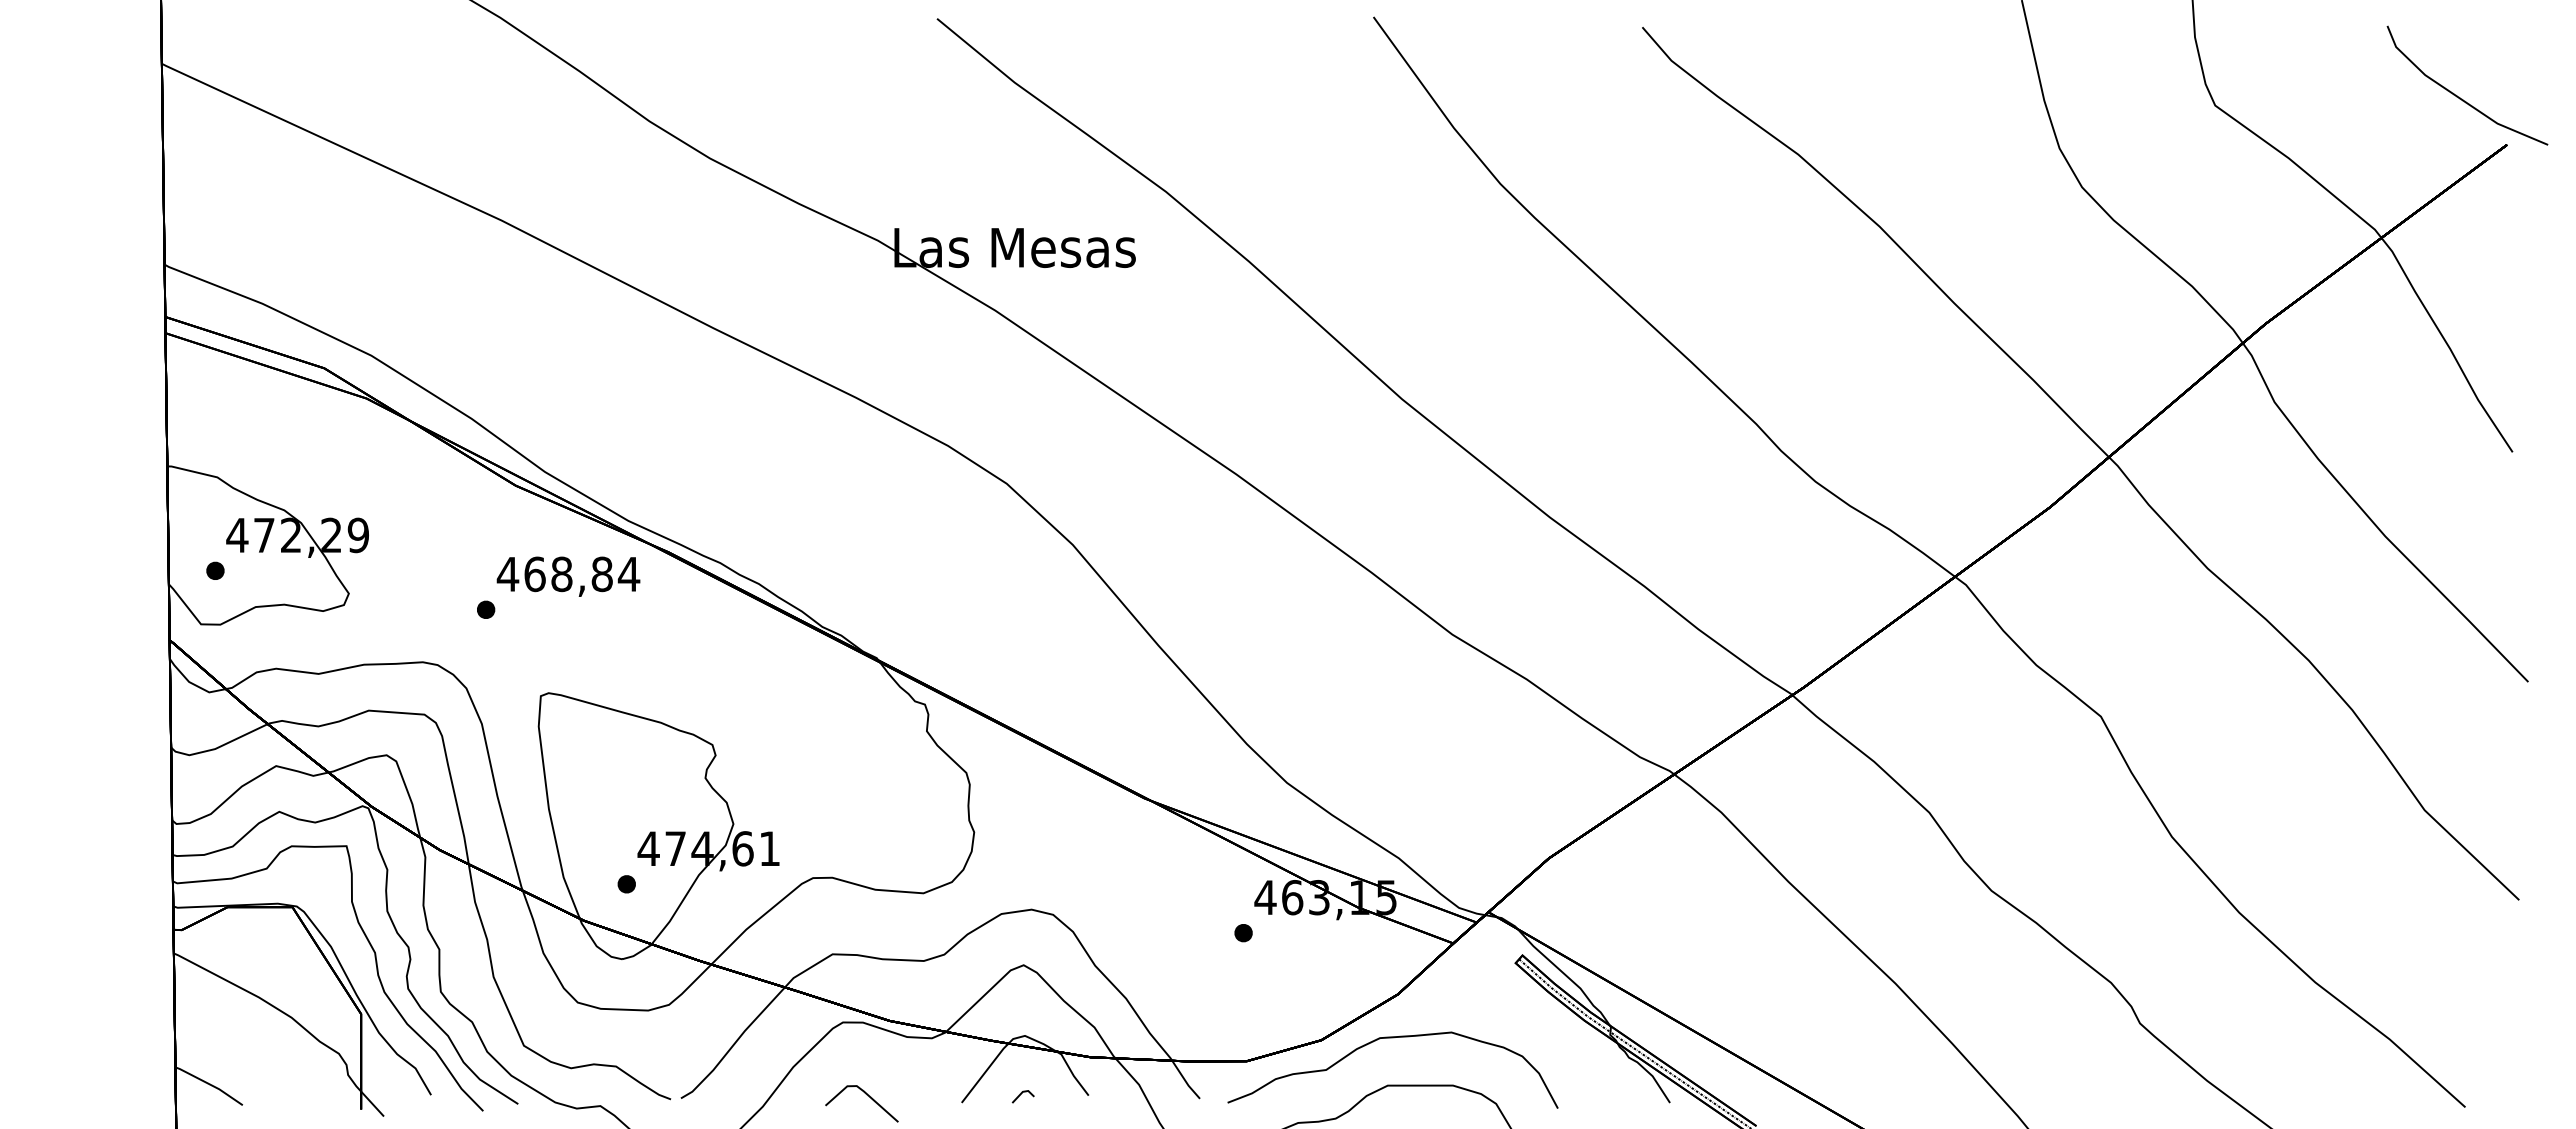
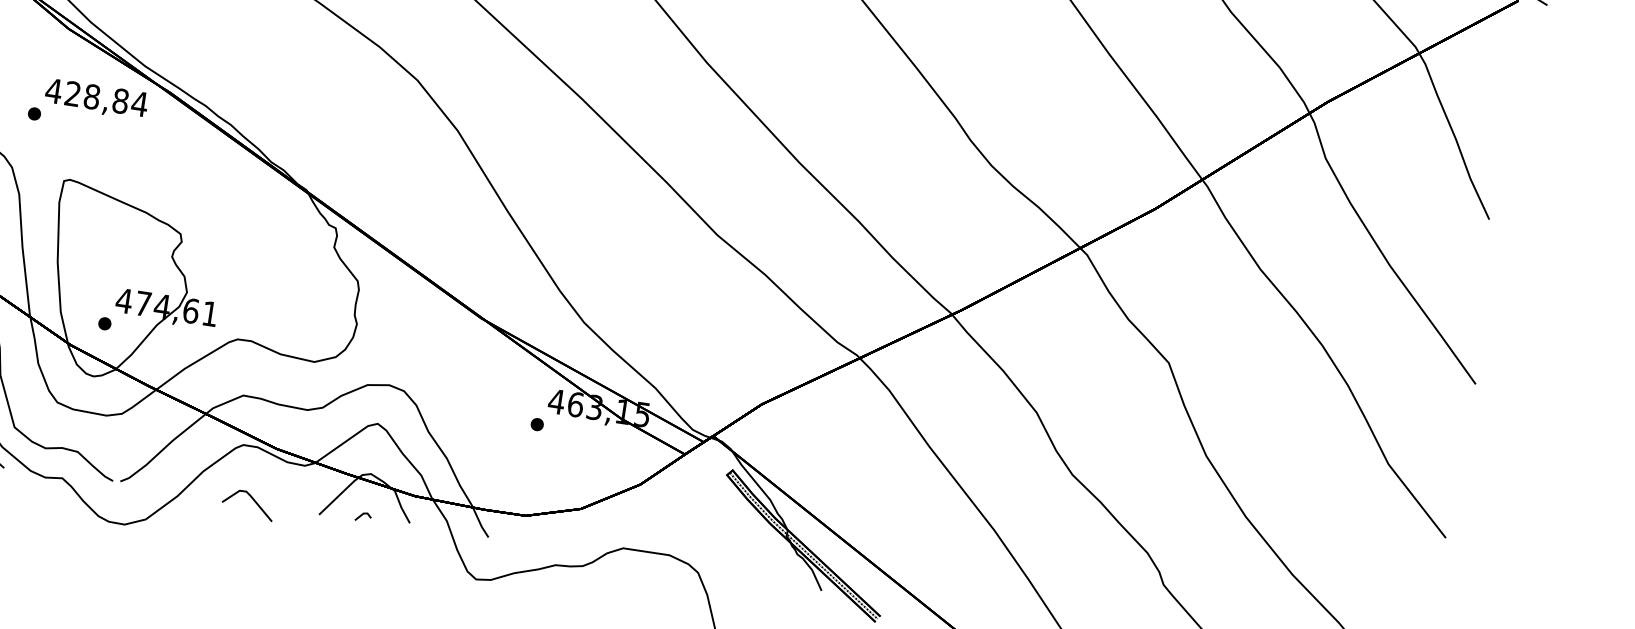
text: (534, 574) -> (72, 94), 468,84 -> 428,84
curve: (1392, 1038) -> (631, 515), removed

